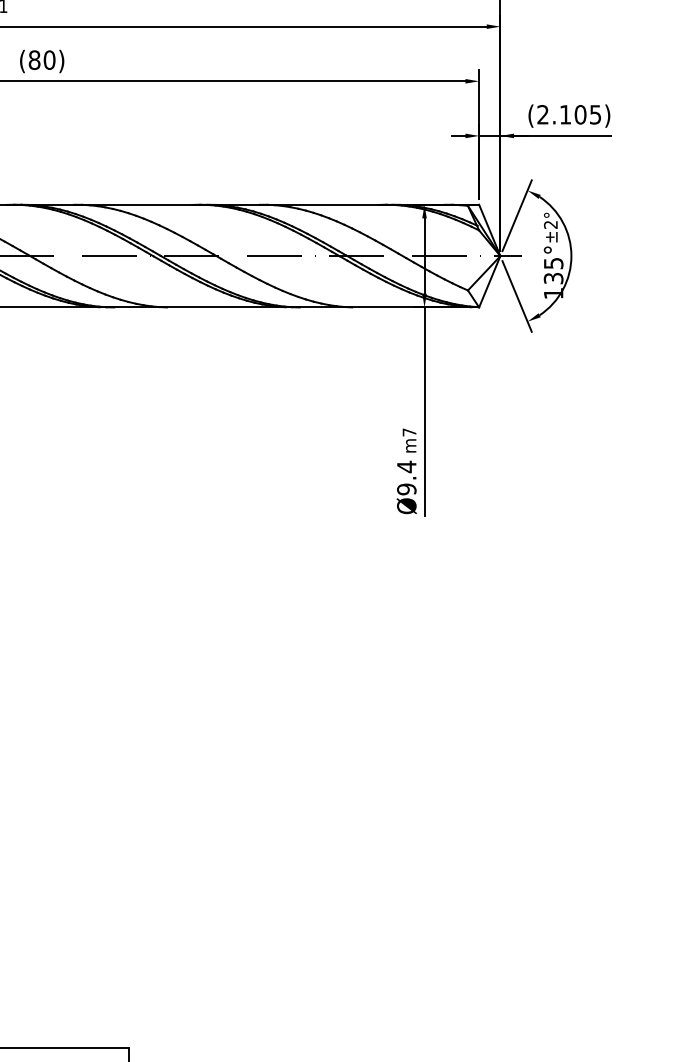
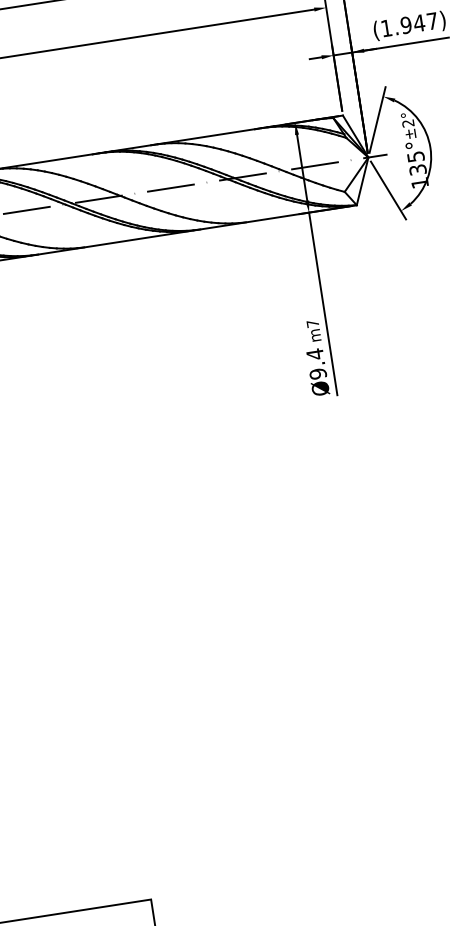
text: (569, 114) -> (409, 24), (2.105) -> (1.947)

